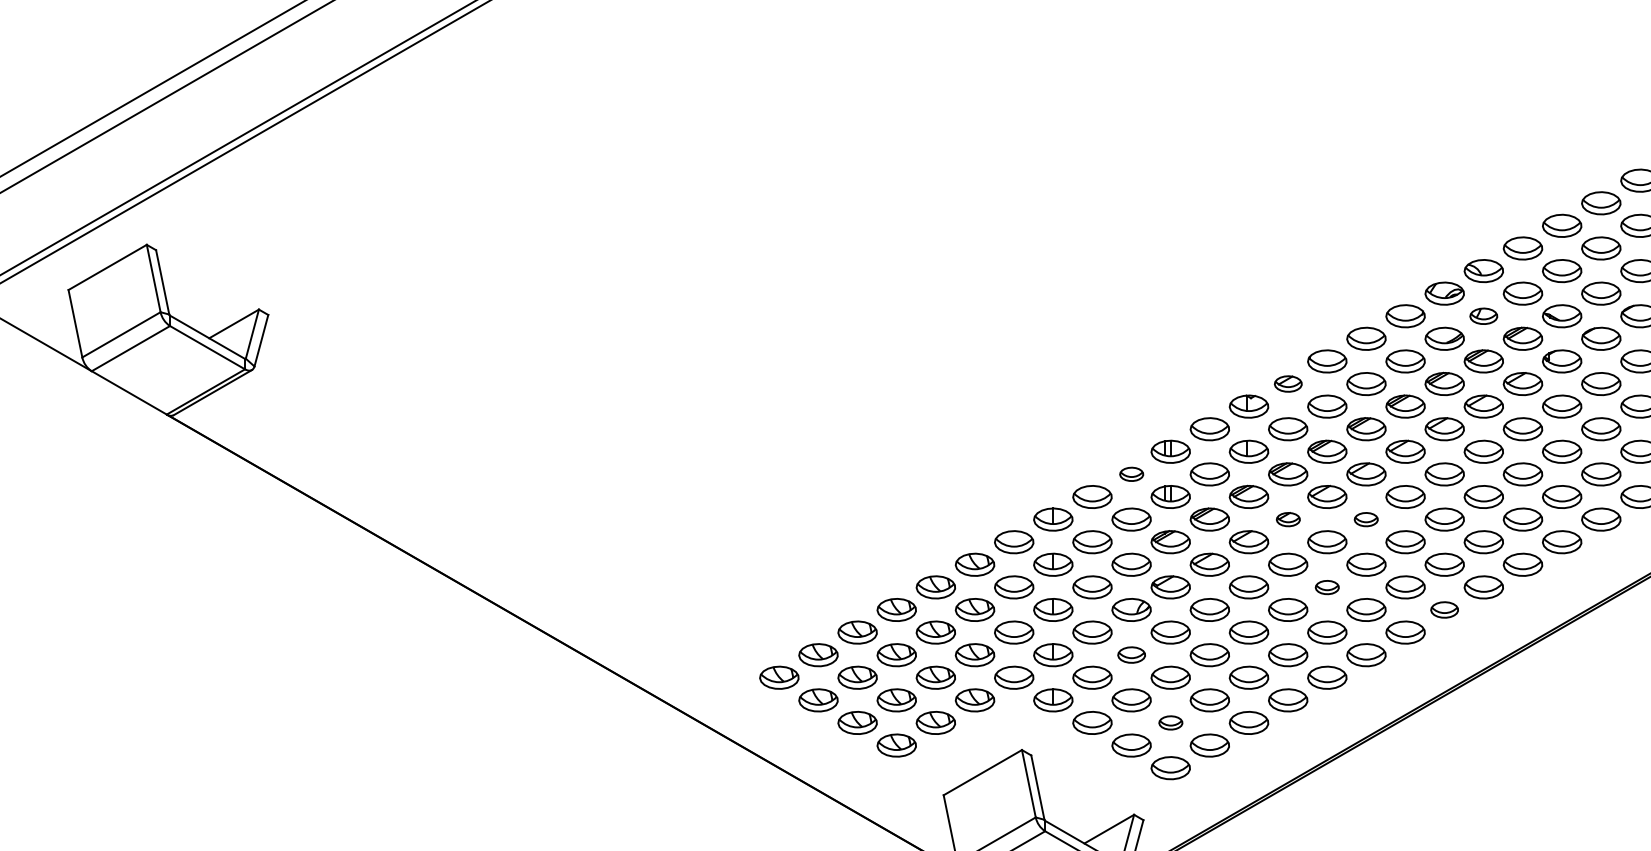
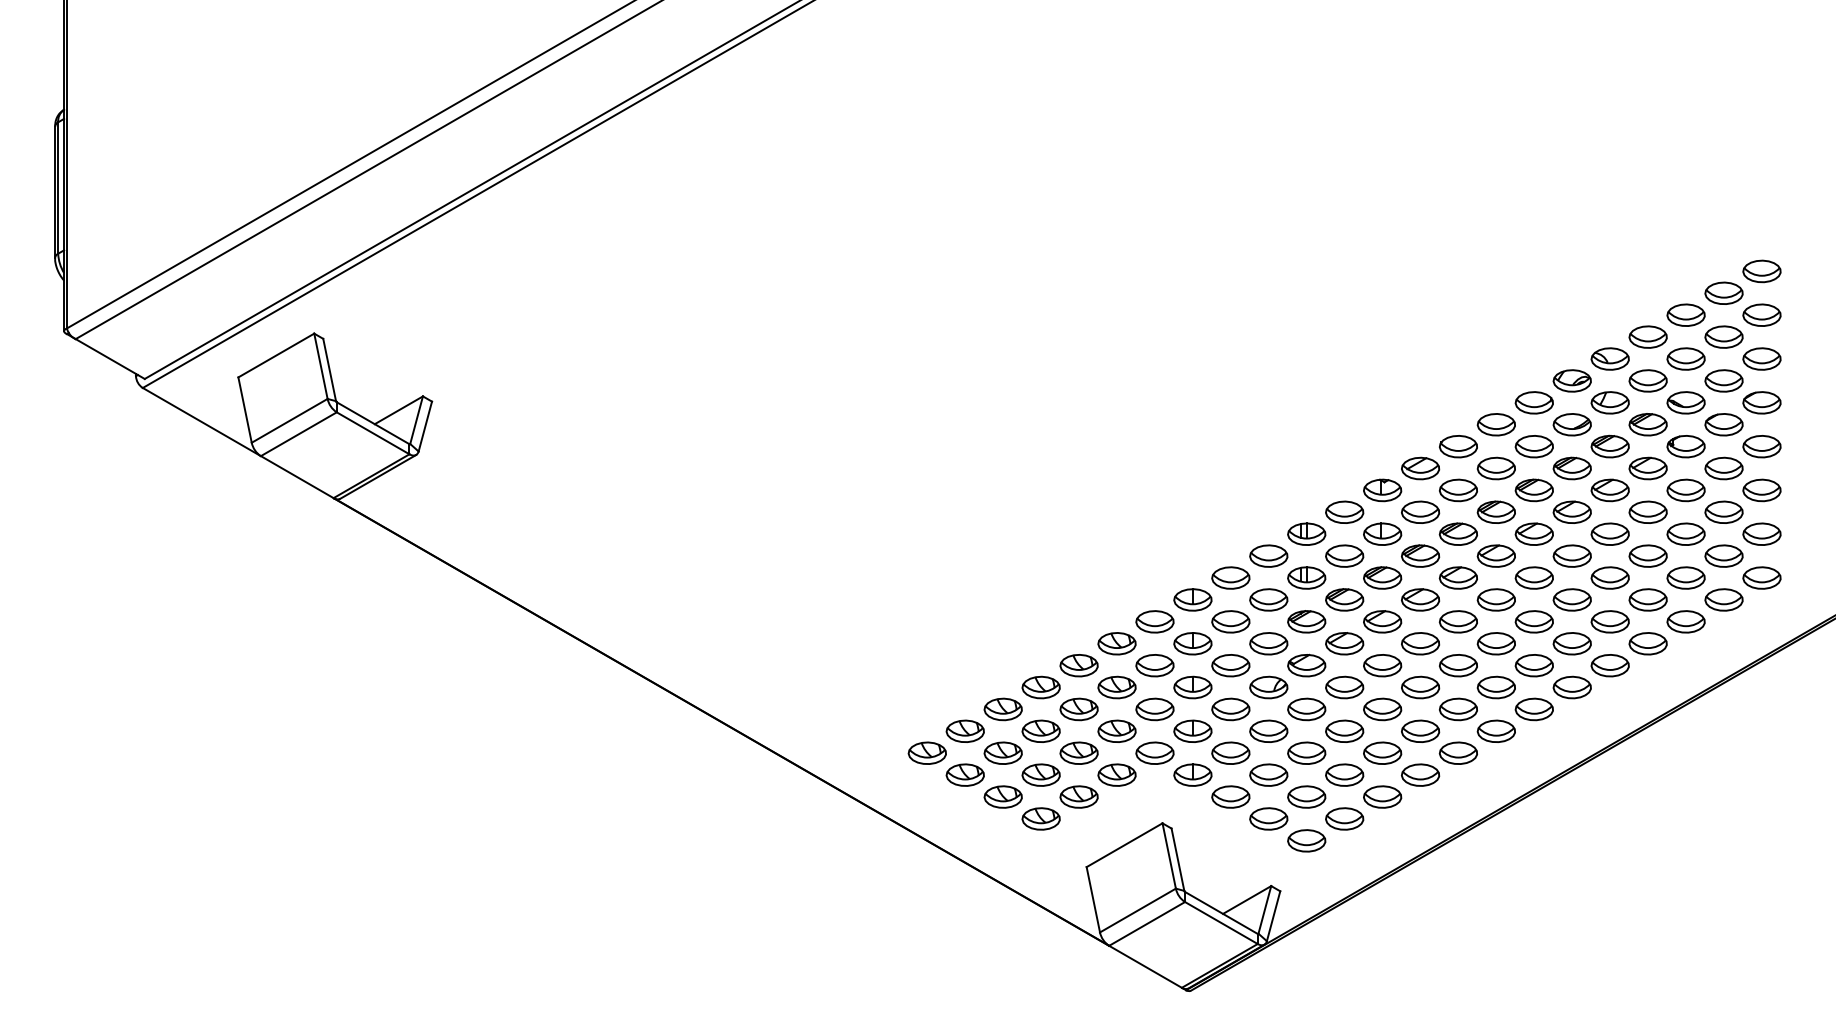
part: (1483, 315) -> (1609, 402), size x1.43
part: (1288, 383) -> (1420, 468), size x1.43
part: (1131, 473) -> (1268, 555), size x1.67
part: (1288, 519) -> (1420, 599), size x1.67
part: (1365, 519) -> (1495, 599), size x1.67
part: (1327, 587) -> (1458, 665), size x1.67
part: (1443, 609) -> (1571, 687), size x1.43
part: (1131, 654) -> (1268, 730), size x1.43
part: (1170, 722) -> (1306, 796), size x1.67

